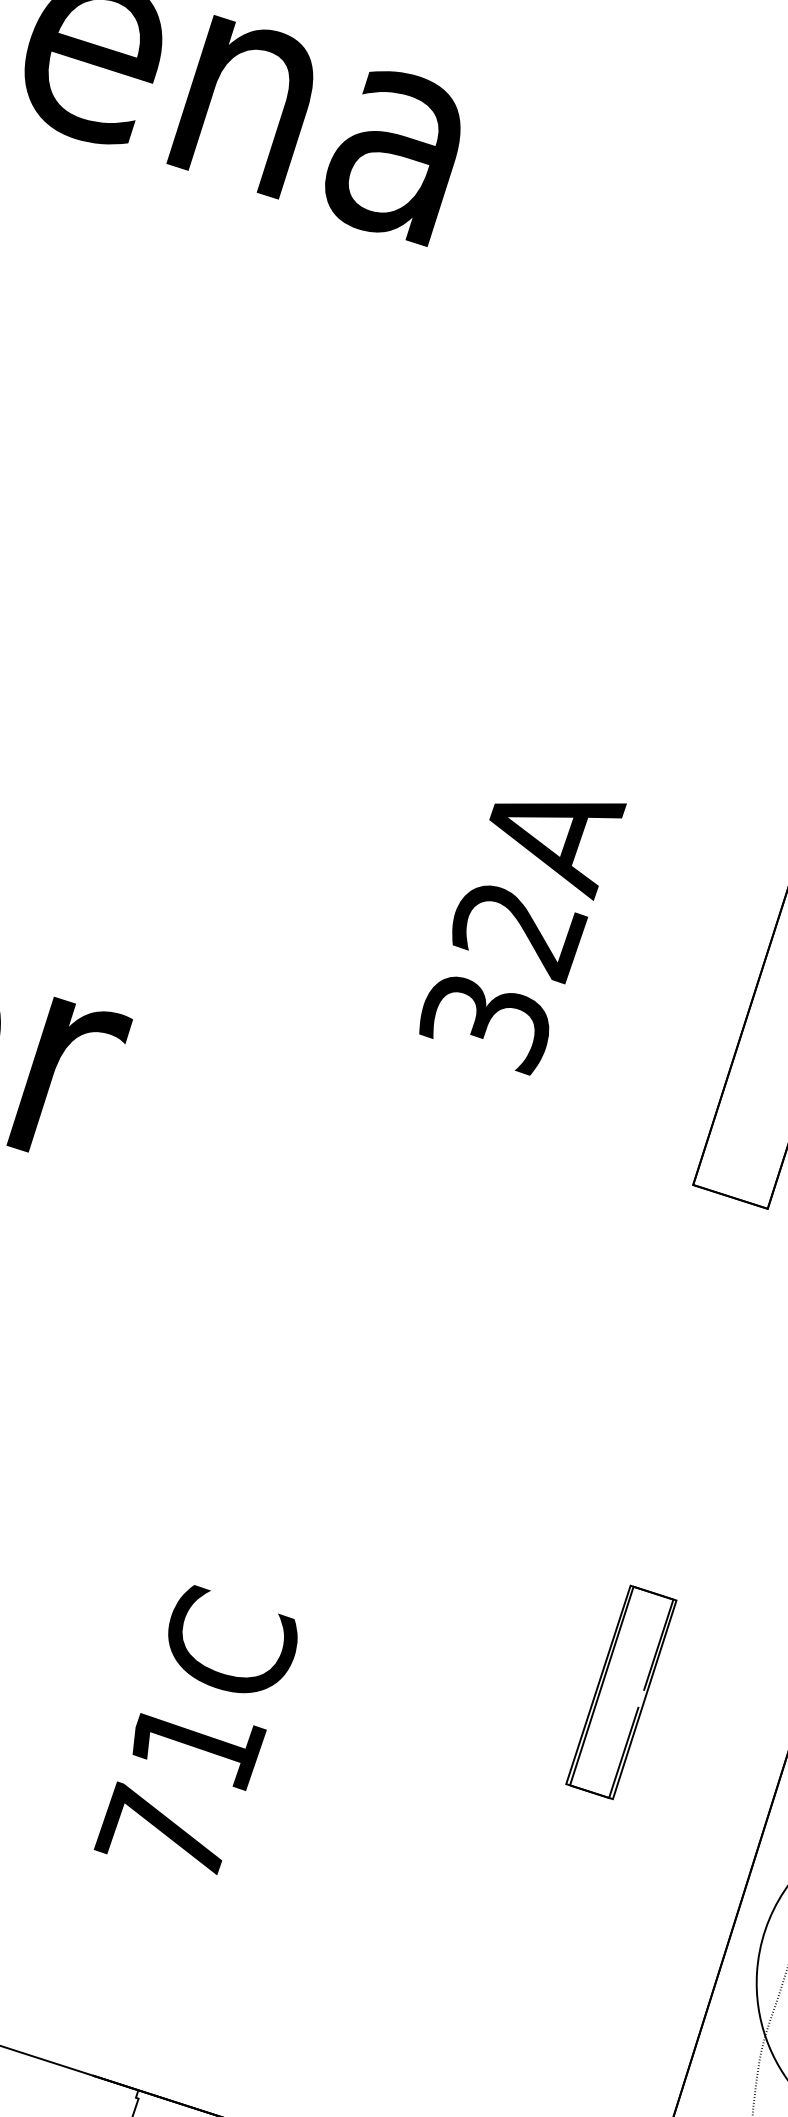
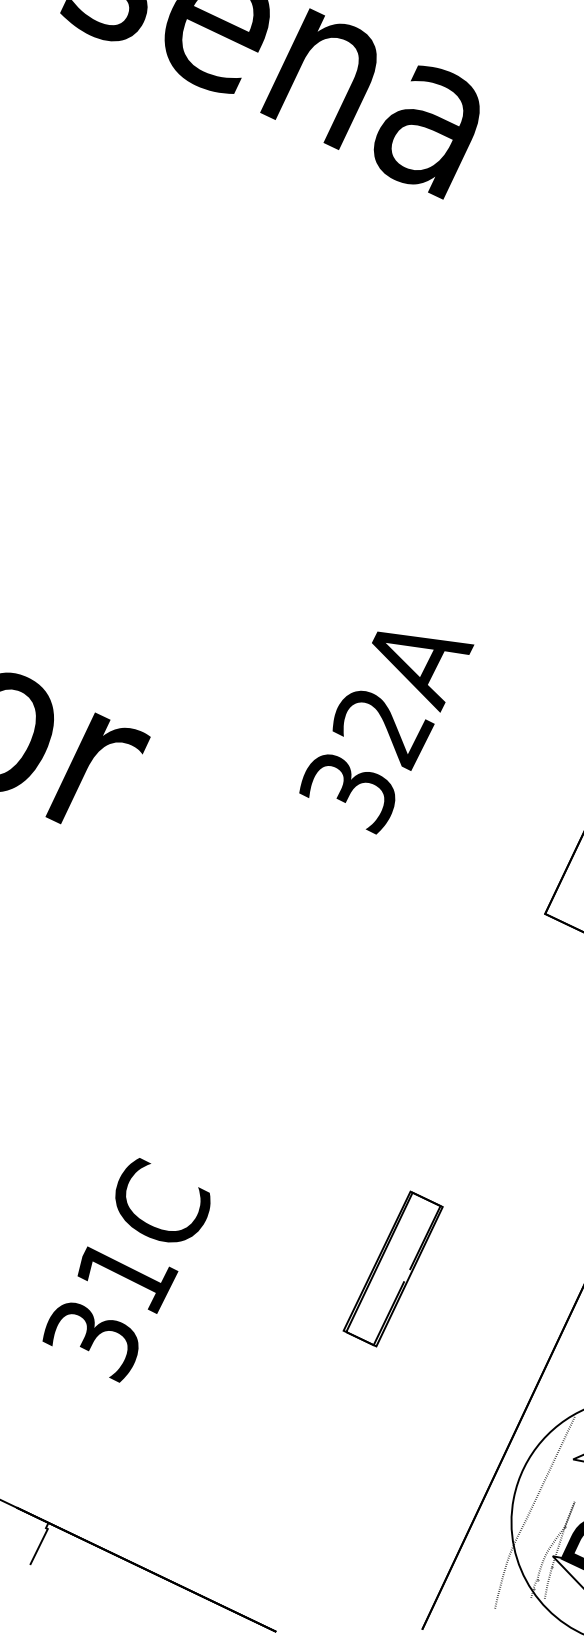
text: (525, 937) -> (386, 732), moved
part: (620, 1691) -> (392, 1268), moved
text: (158, 1836) -> (88, 1338), 71C -> 31C

